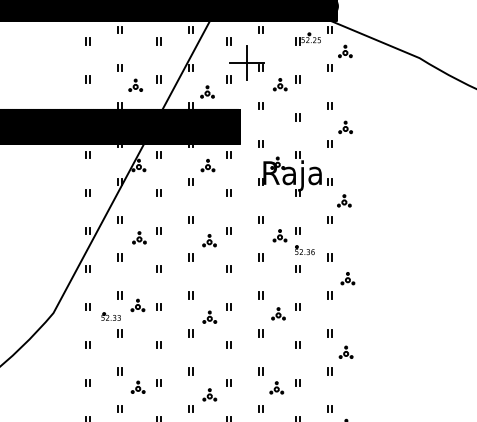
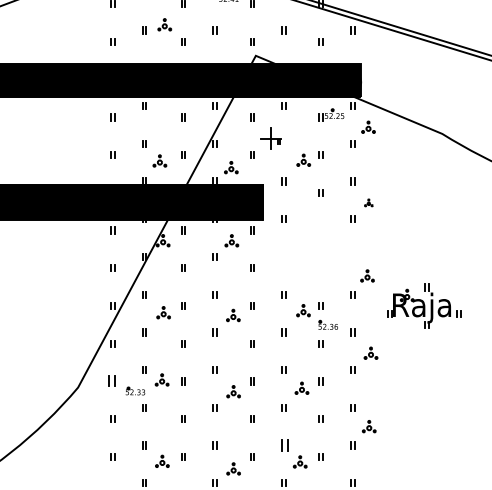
part: (246, 62) -> (270, 138), size x0.6
part: (345, 127) -> (368, 202), size x0.6
part: (295, 173) -> (424, 305), moved
part: (88, 307) -> (112, 381), size x1.6
part: (259, 371) -> (283, 445), size x1.6

